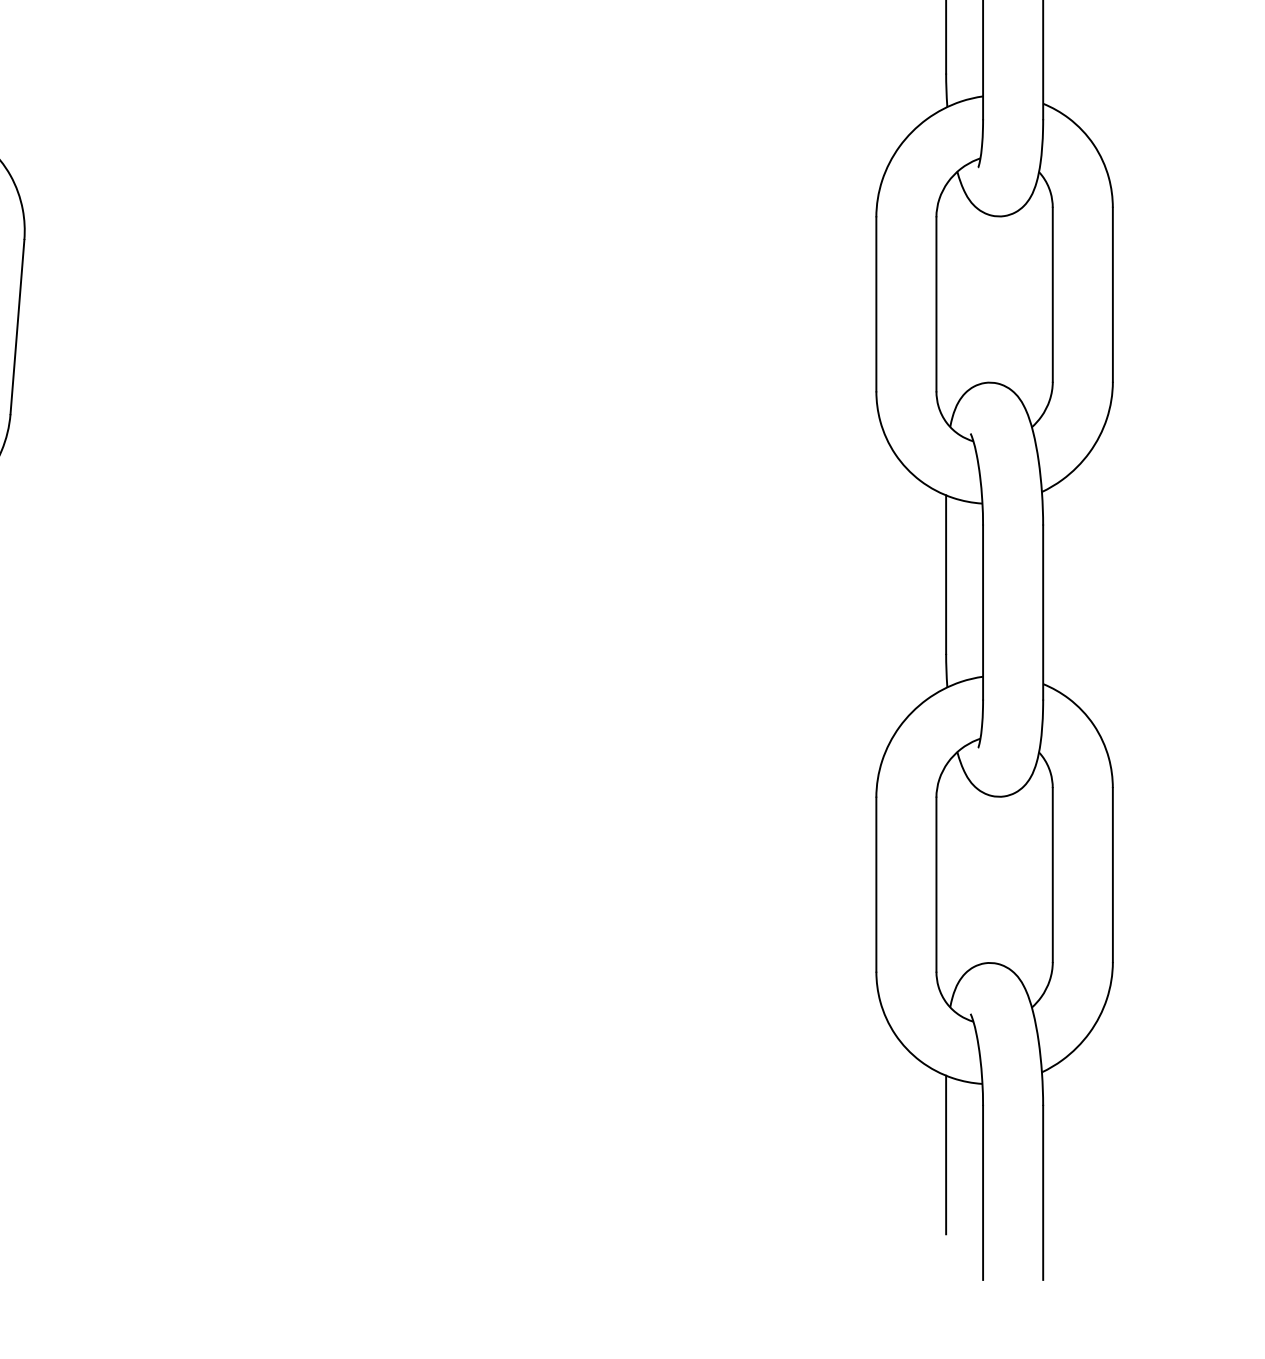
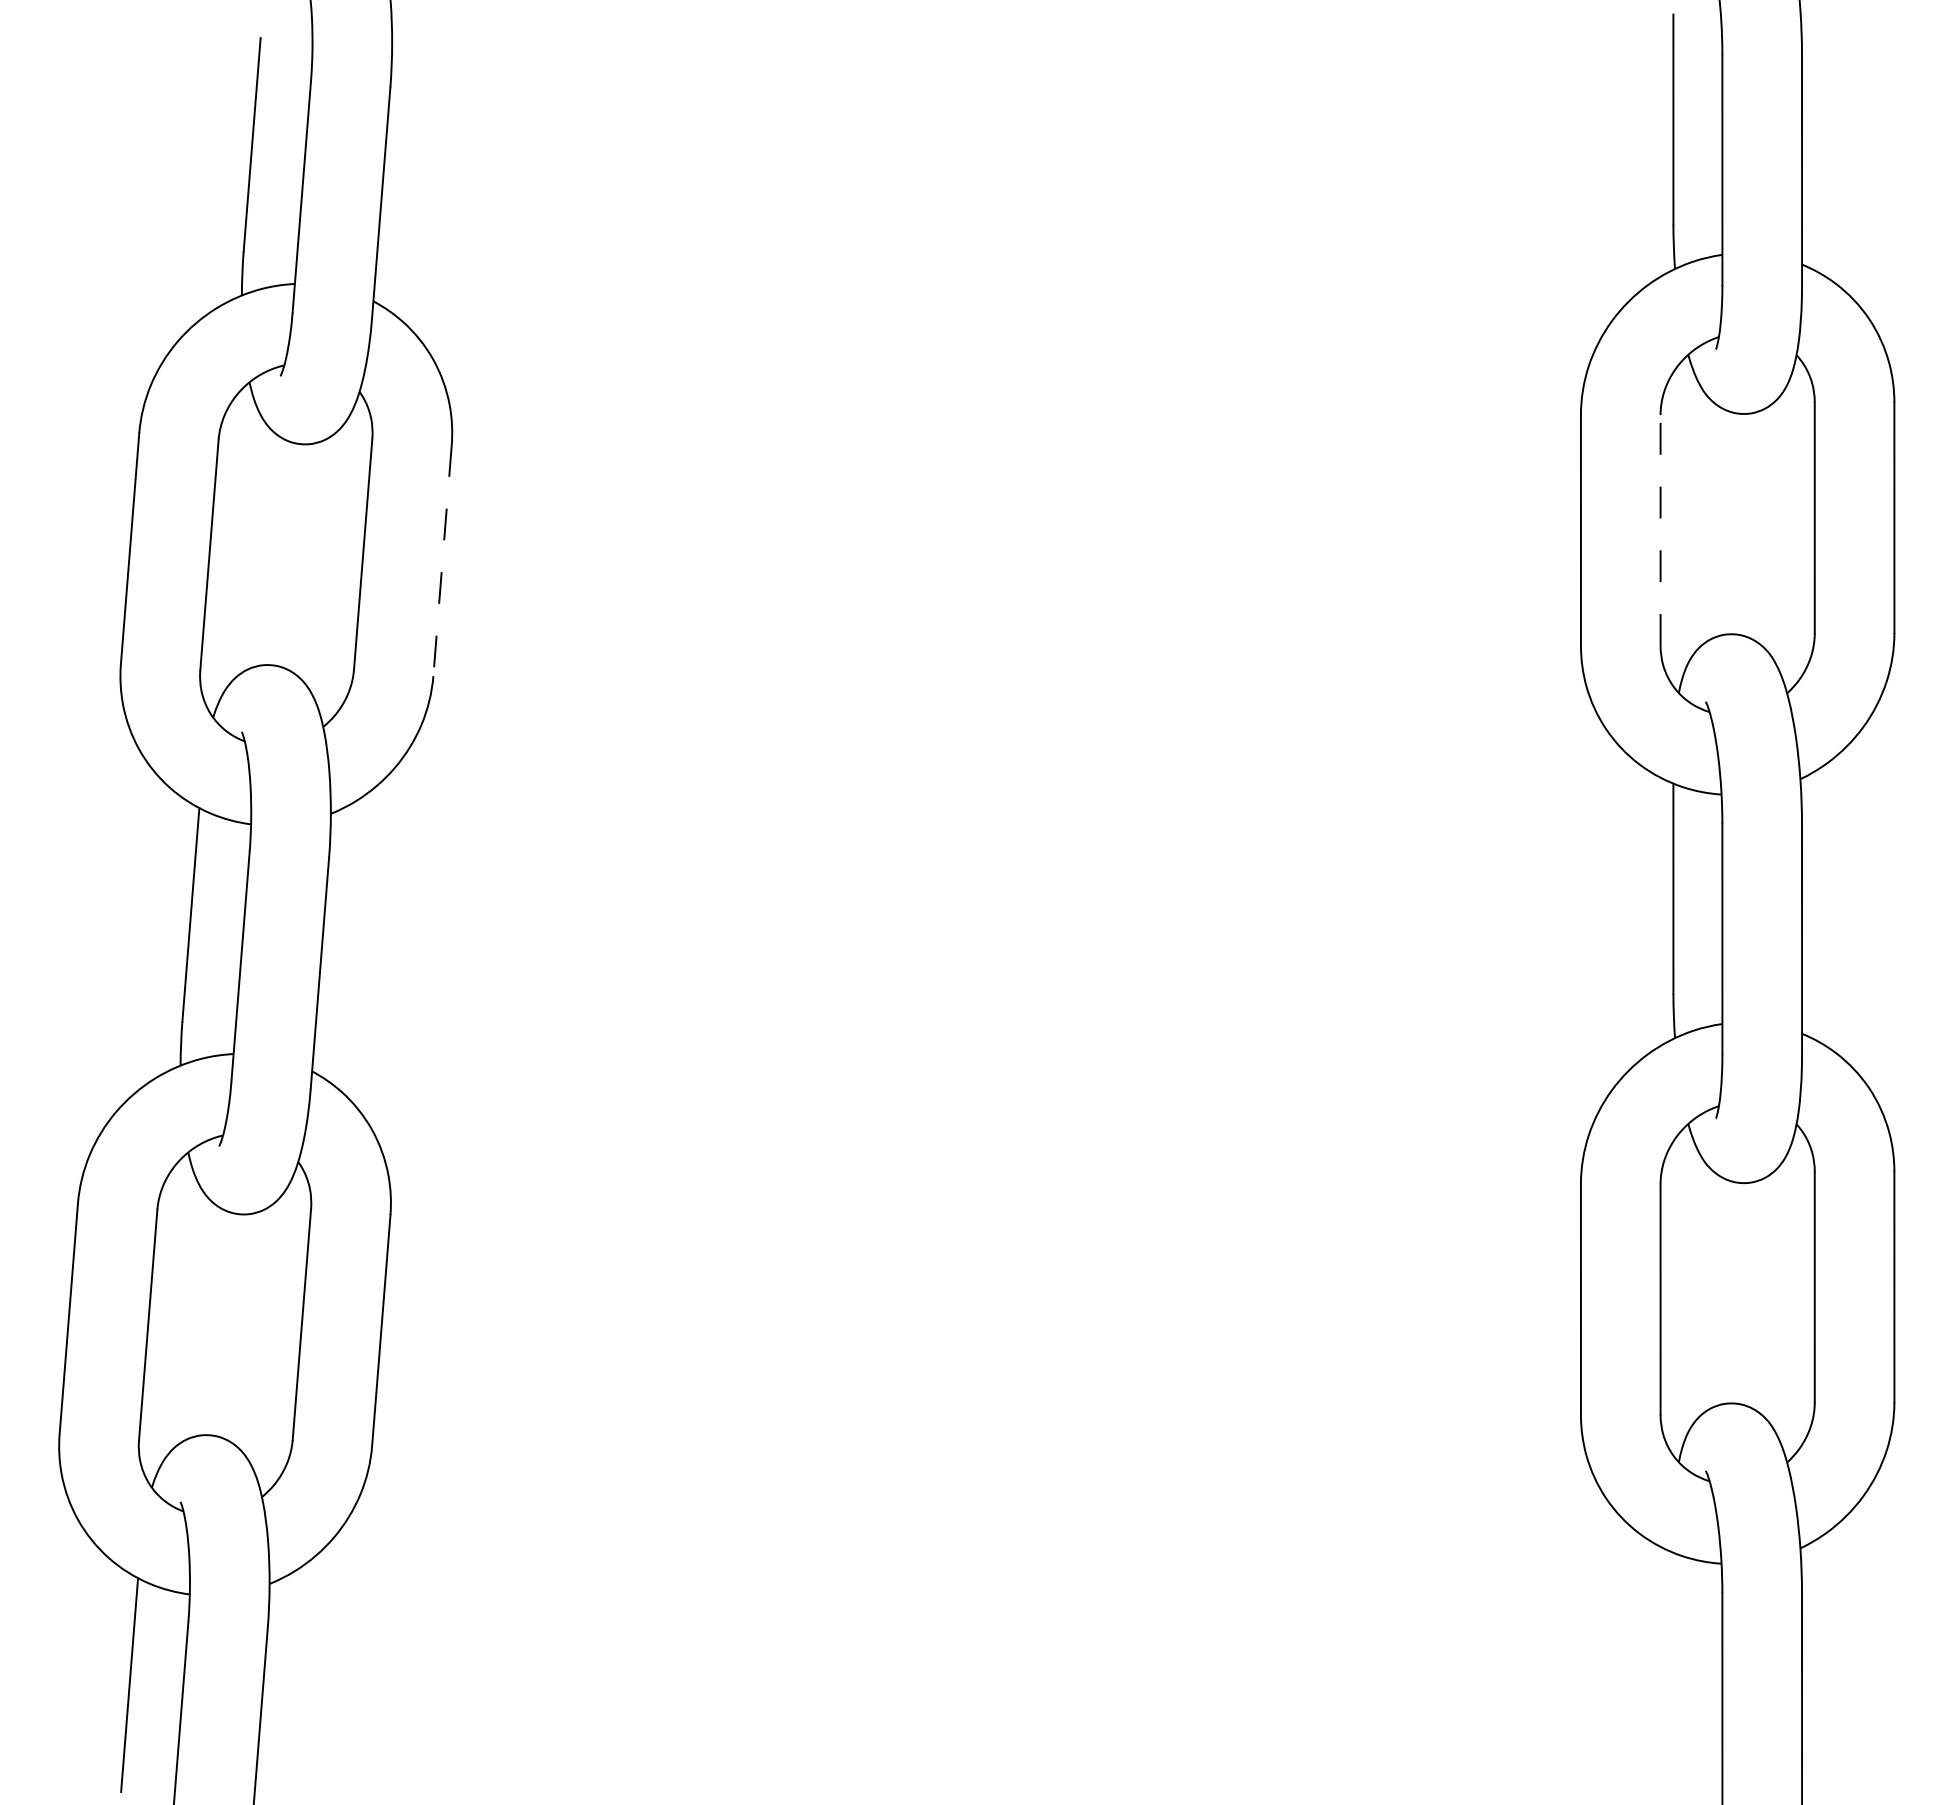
line: (936, 303) -> (1660, 529), solid -> dashed
line: (17, 327) -> (442, 560), solid -> dashed
line: (946, 1154) -> (1673, 1657), removed

